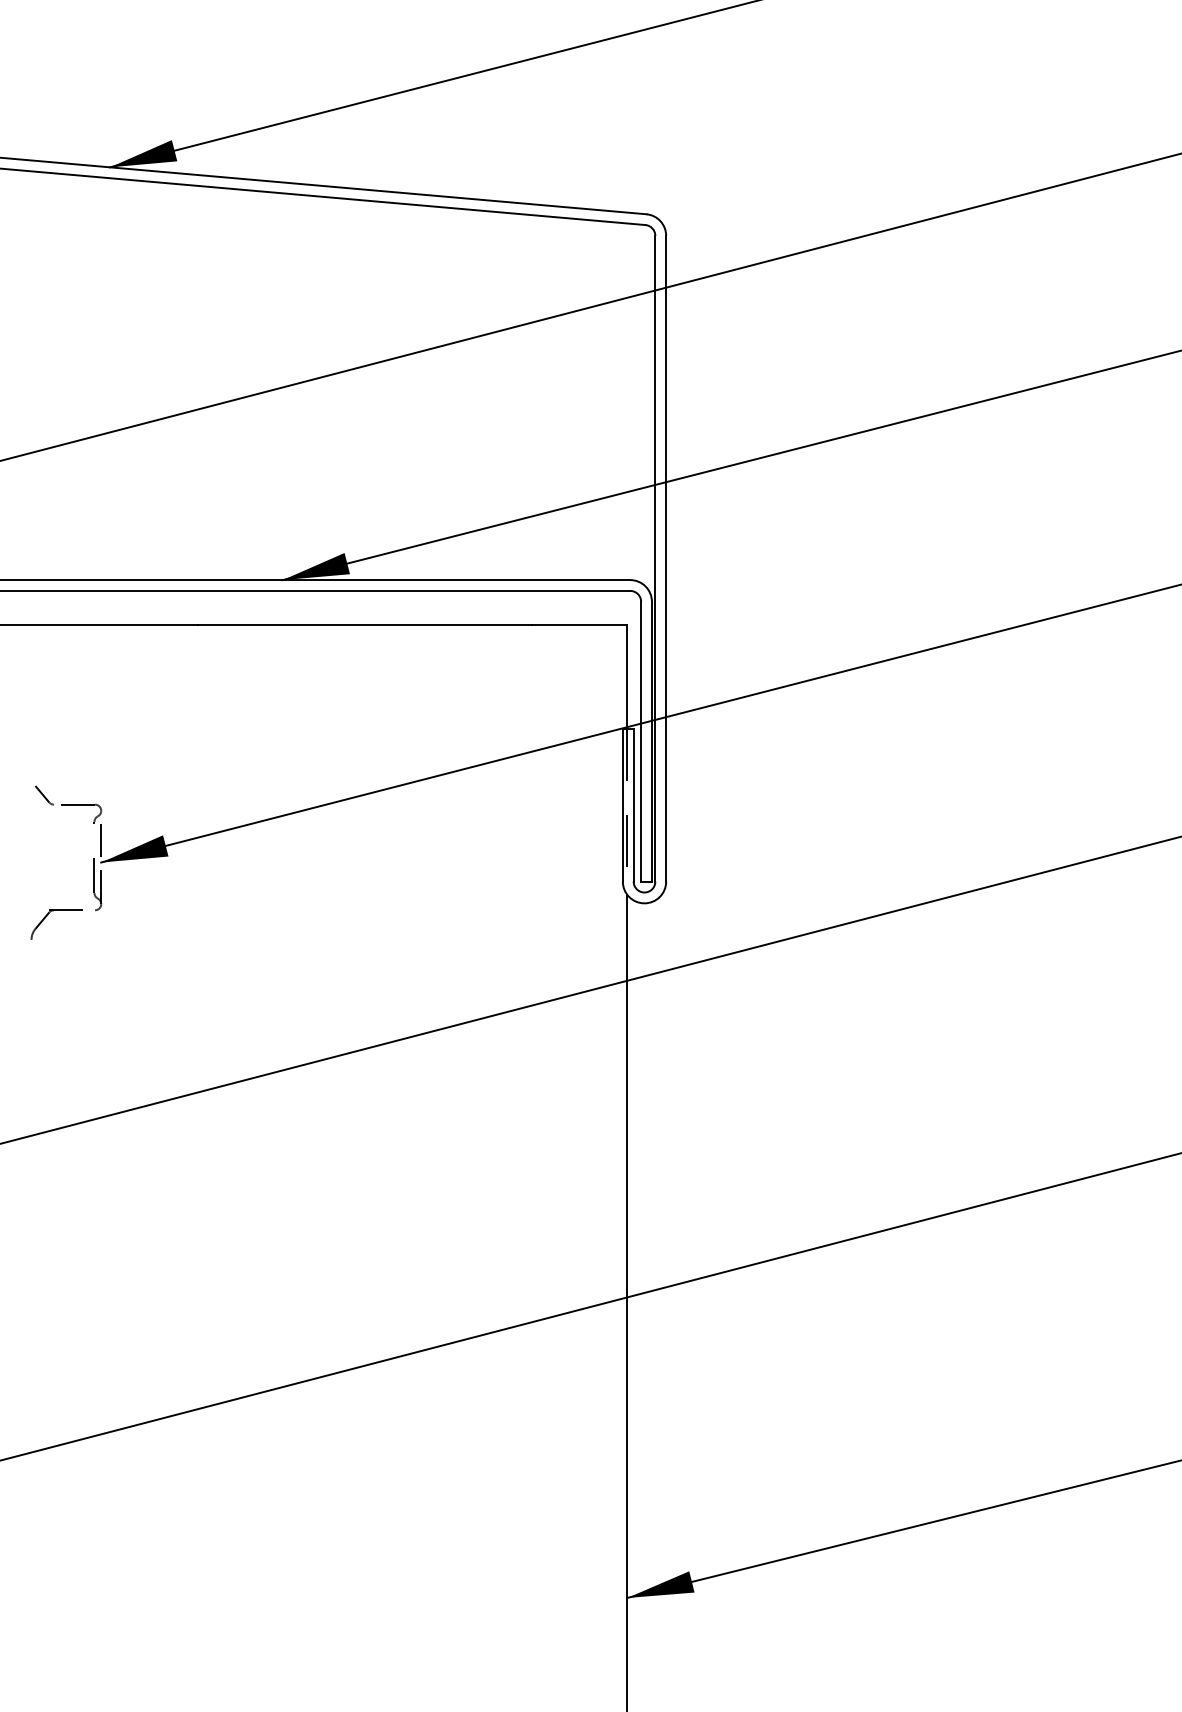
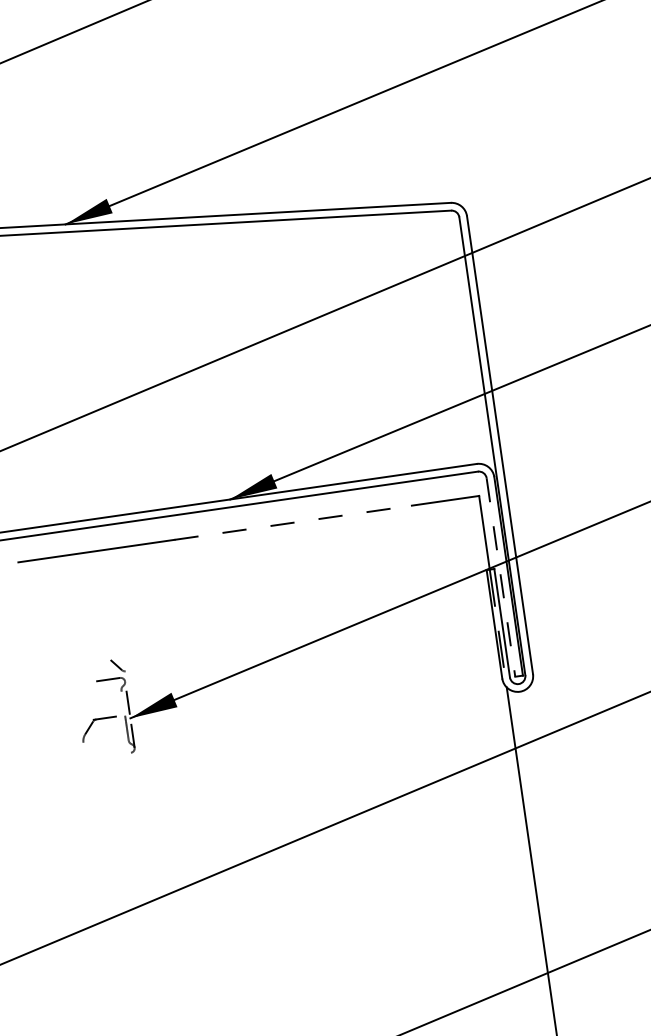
line: (365, 624) -> (293, 522), solid -> dashed
line: (641, 741) -> (501, 577), solid -> dashed
part: (44, 795) -> (117, 665), moved
part: (47, 916) -> (92, 724), moved

